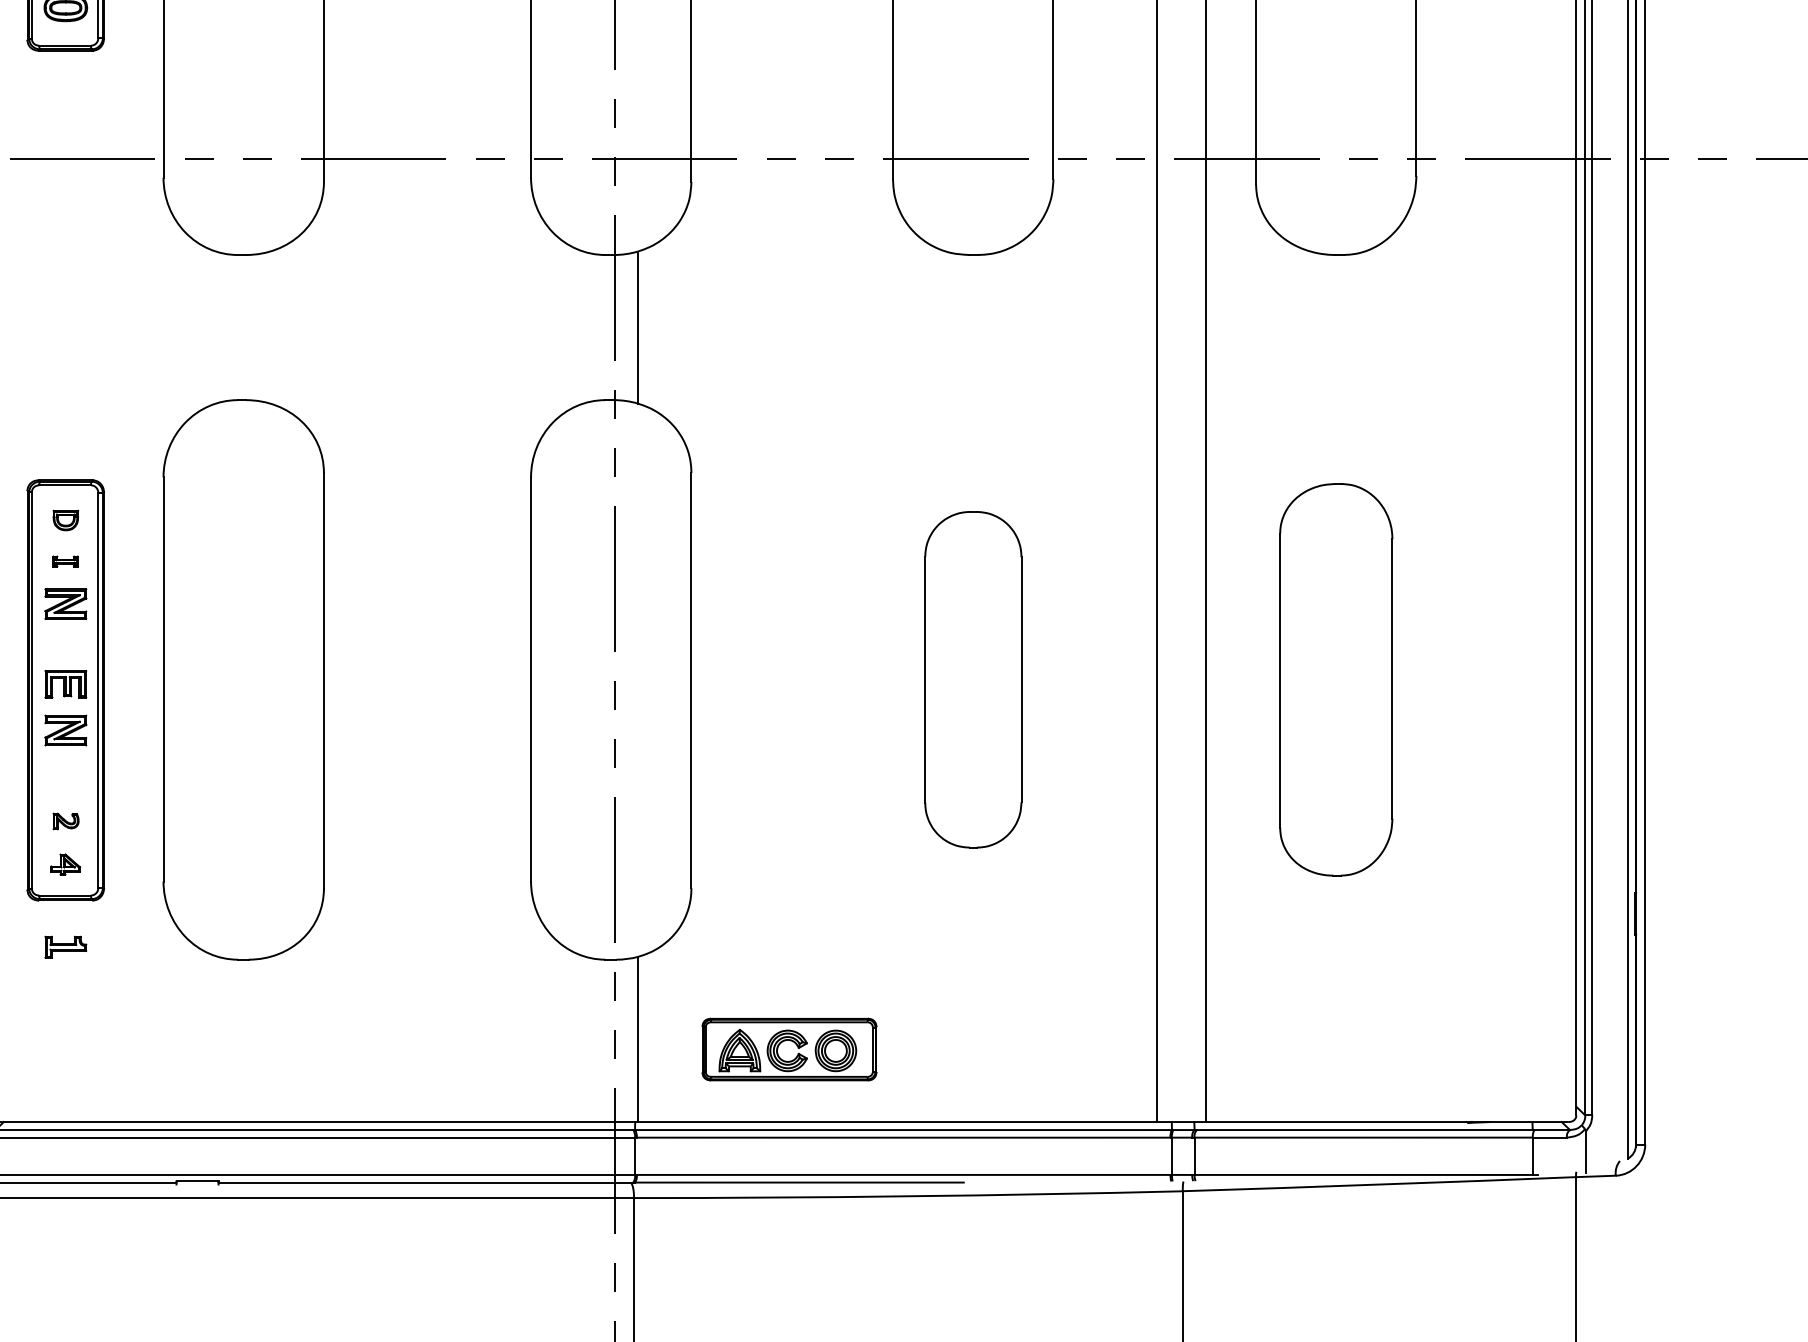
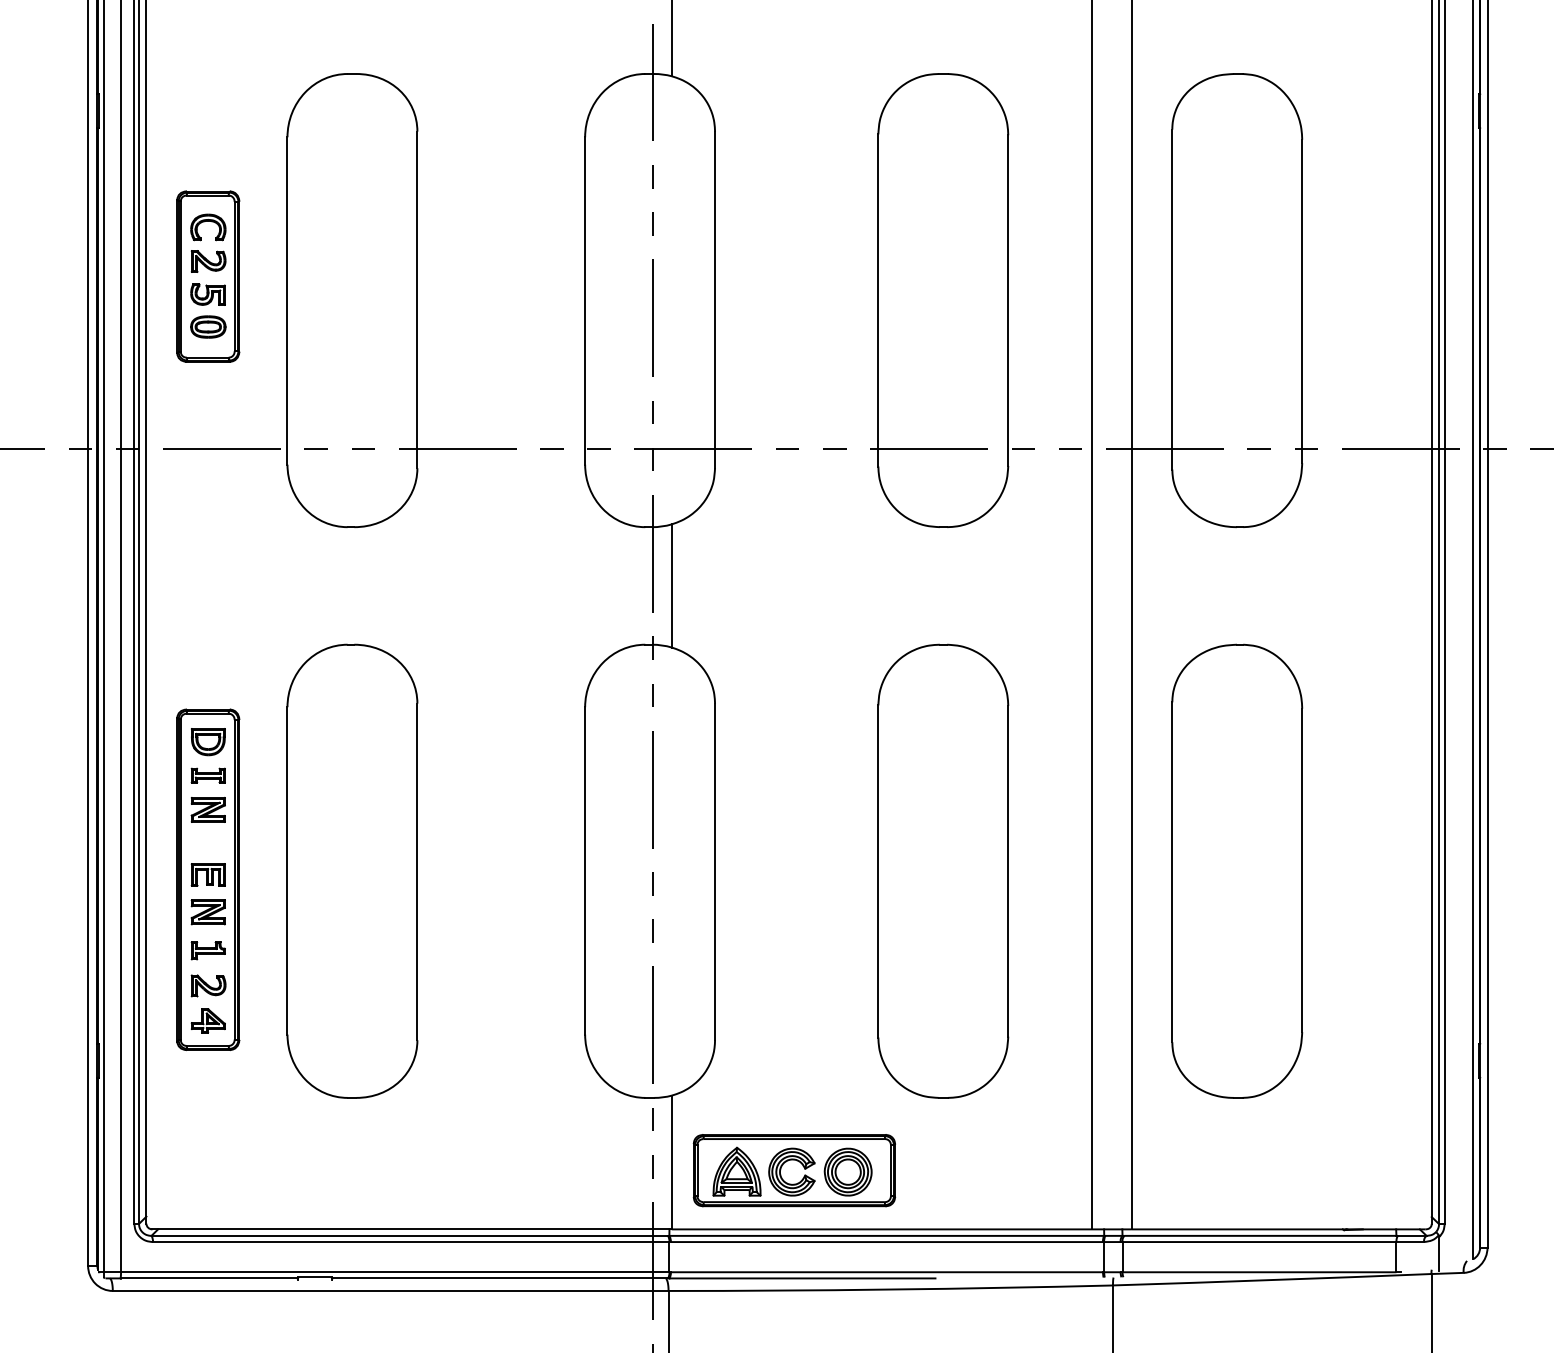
part: (66, 520) -> (208, 742), size x1.67
part: (64, 561) -> (207, 775), size x1.67
part: (973, 678) -> (943, 870), size x1.67
part: (1336, 678) -> (1237, 870), size x1.43
part: (66, 820) -> (208, 985), size x1.67
part: (64, 864) -> (207, 1020), size x1.43
part: (64, 946) -> (207, 950), moved
part: (789, 1049) -> (794, 1170), size x1.43

